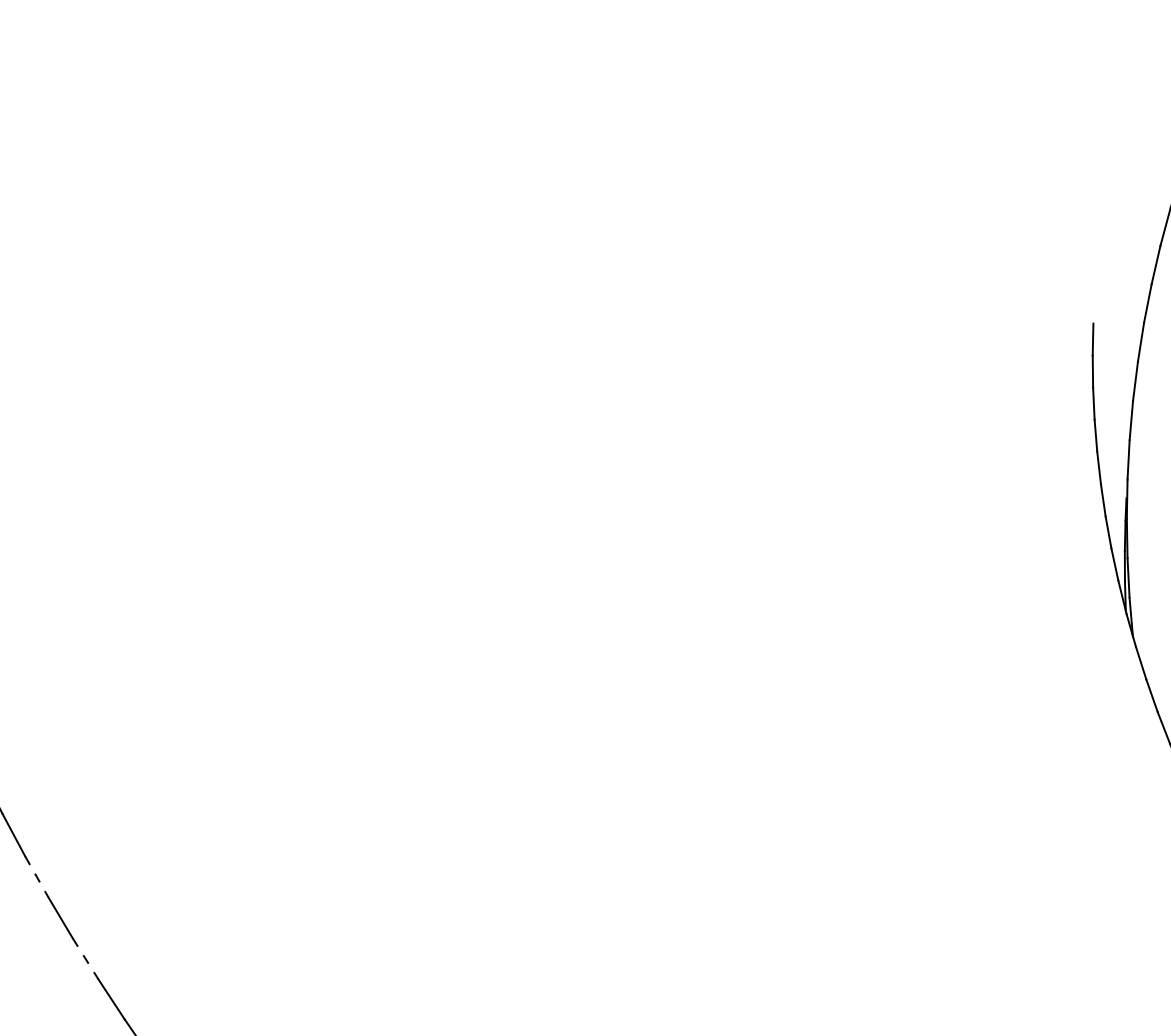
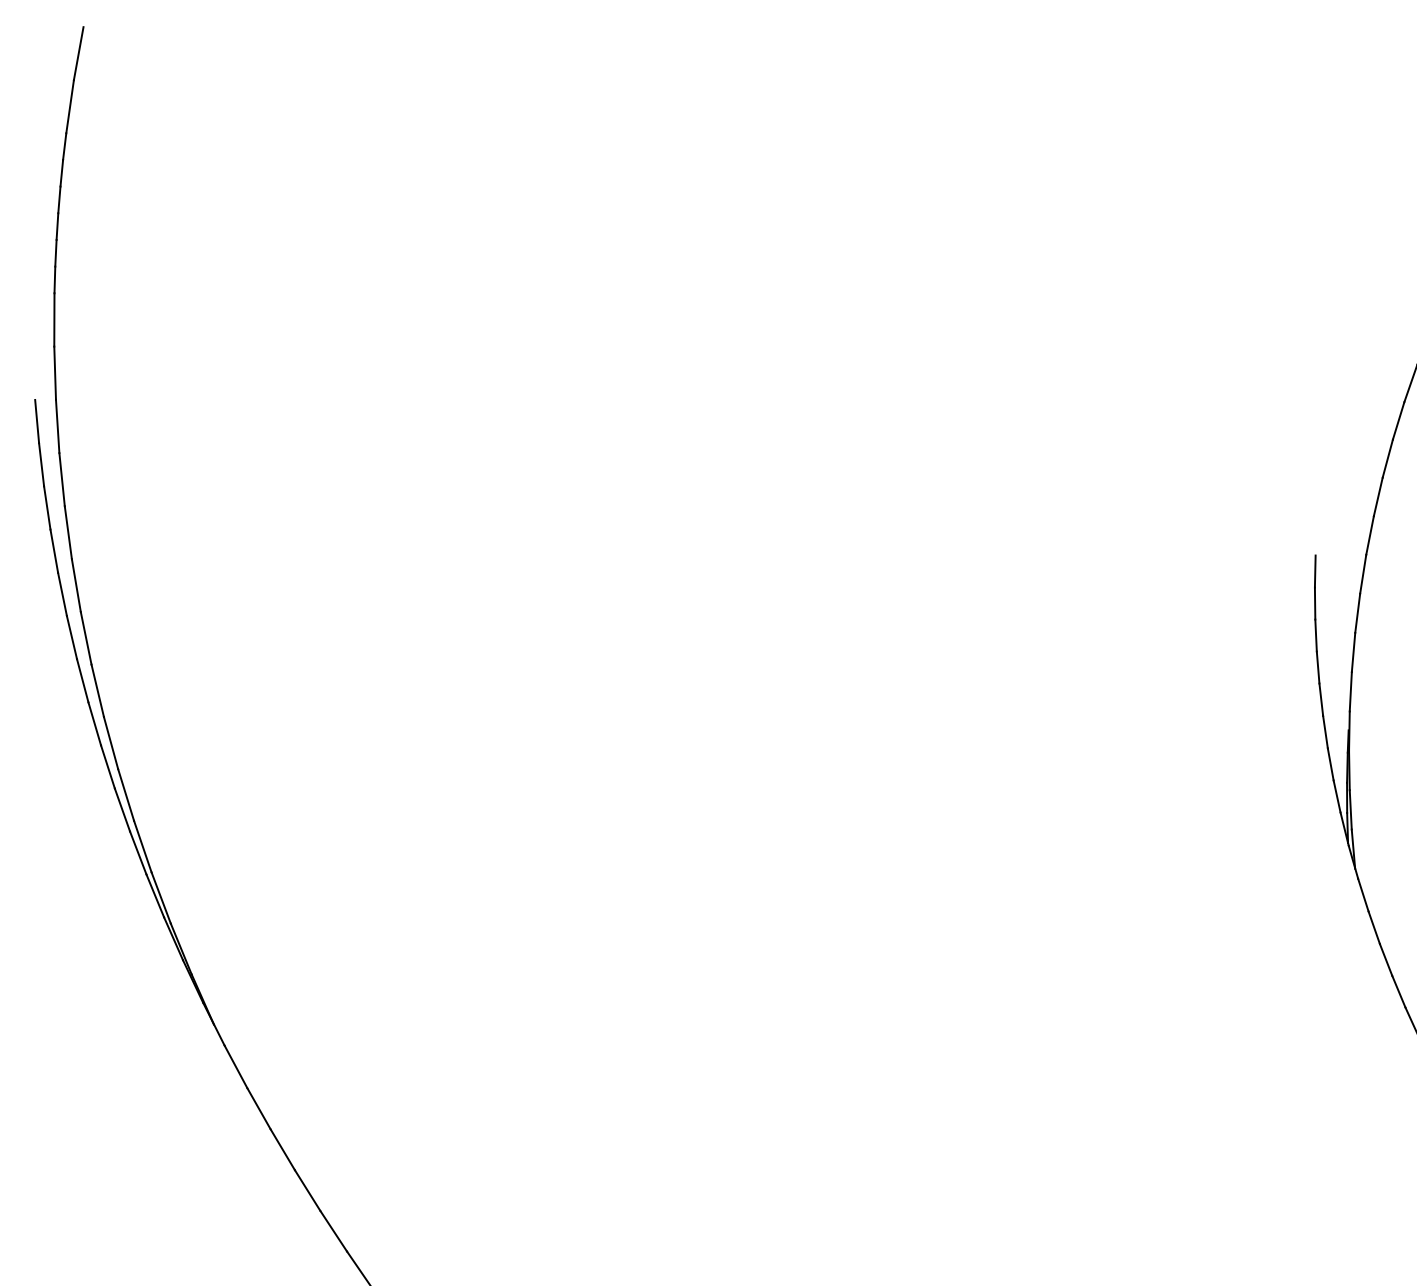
line: (36, 876) -> (258, 1108), dashed -> solid
line: (85, 959) -> (307, 1191), dashed -> solid

